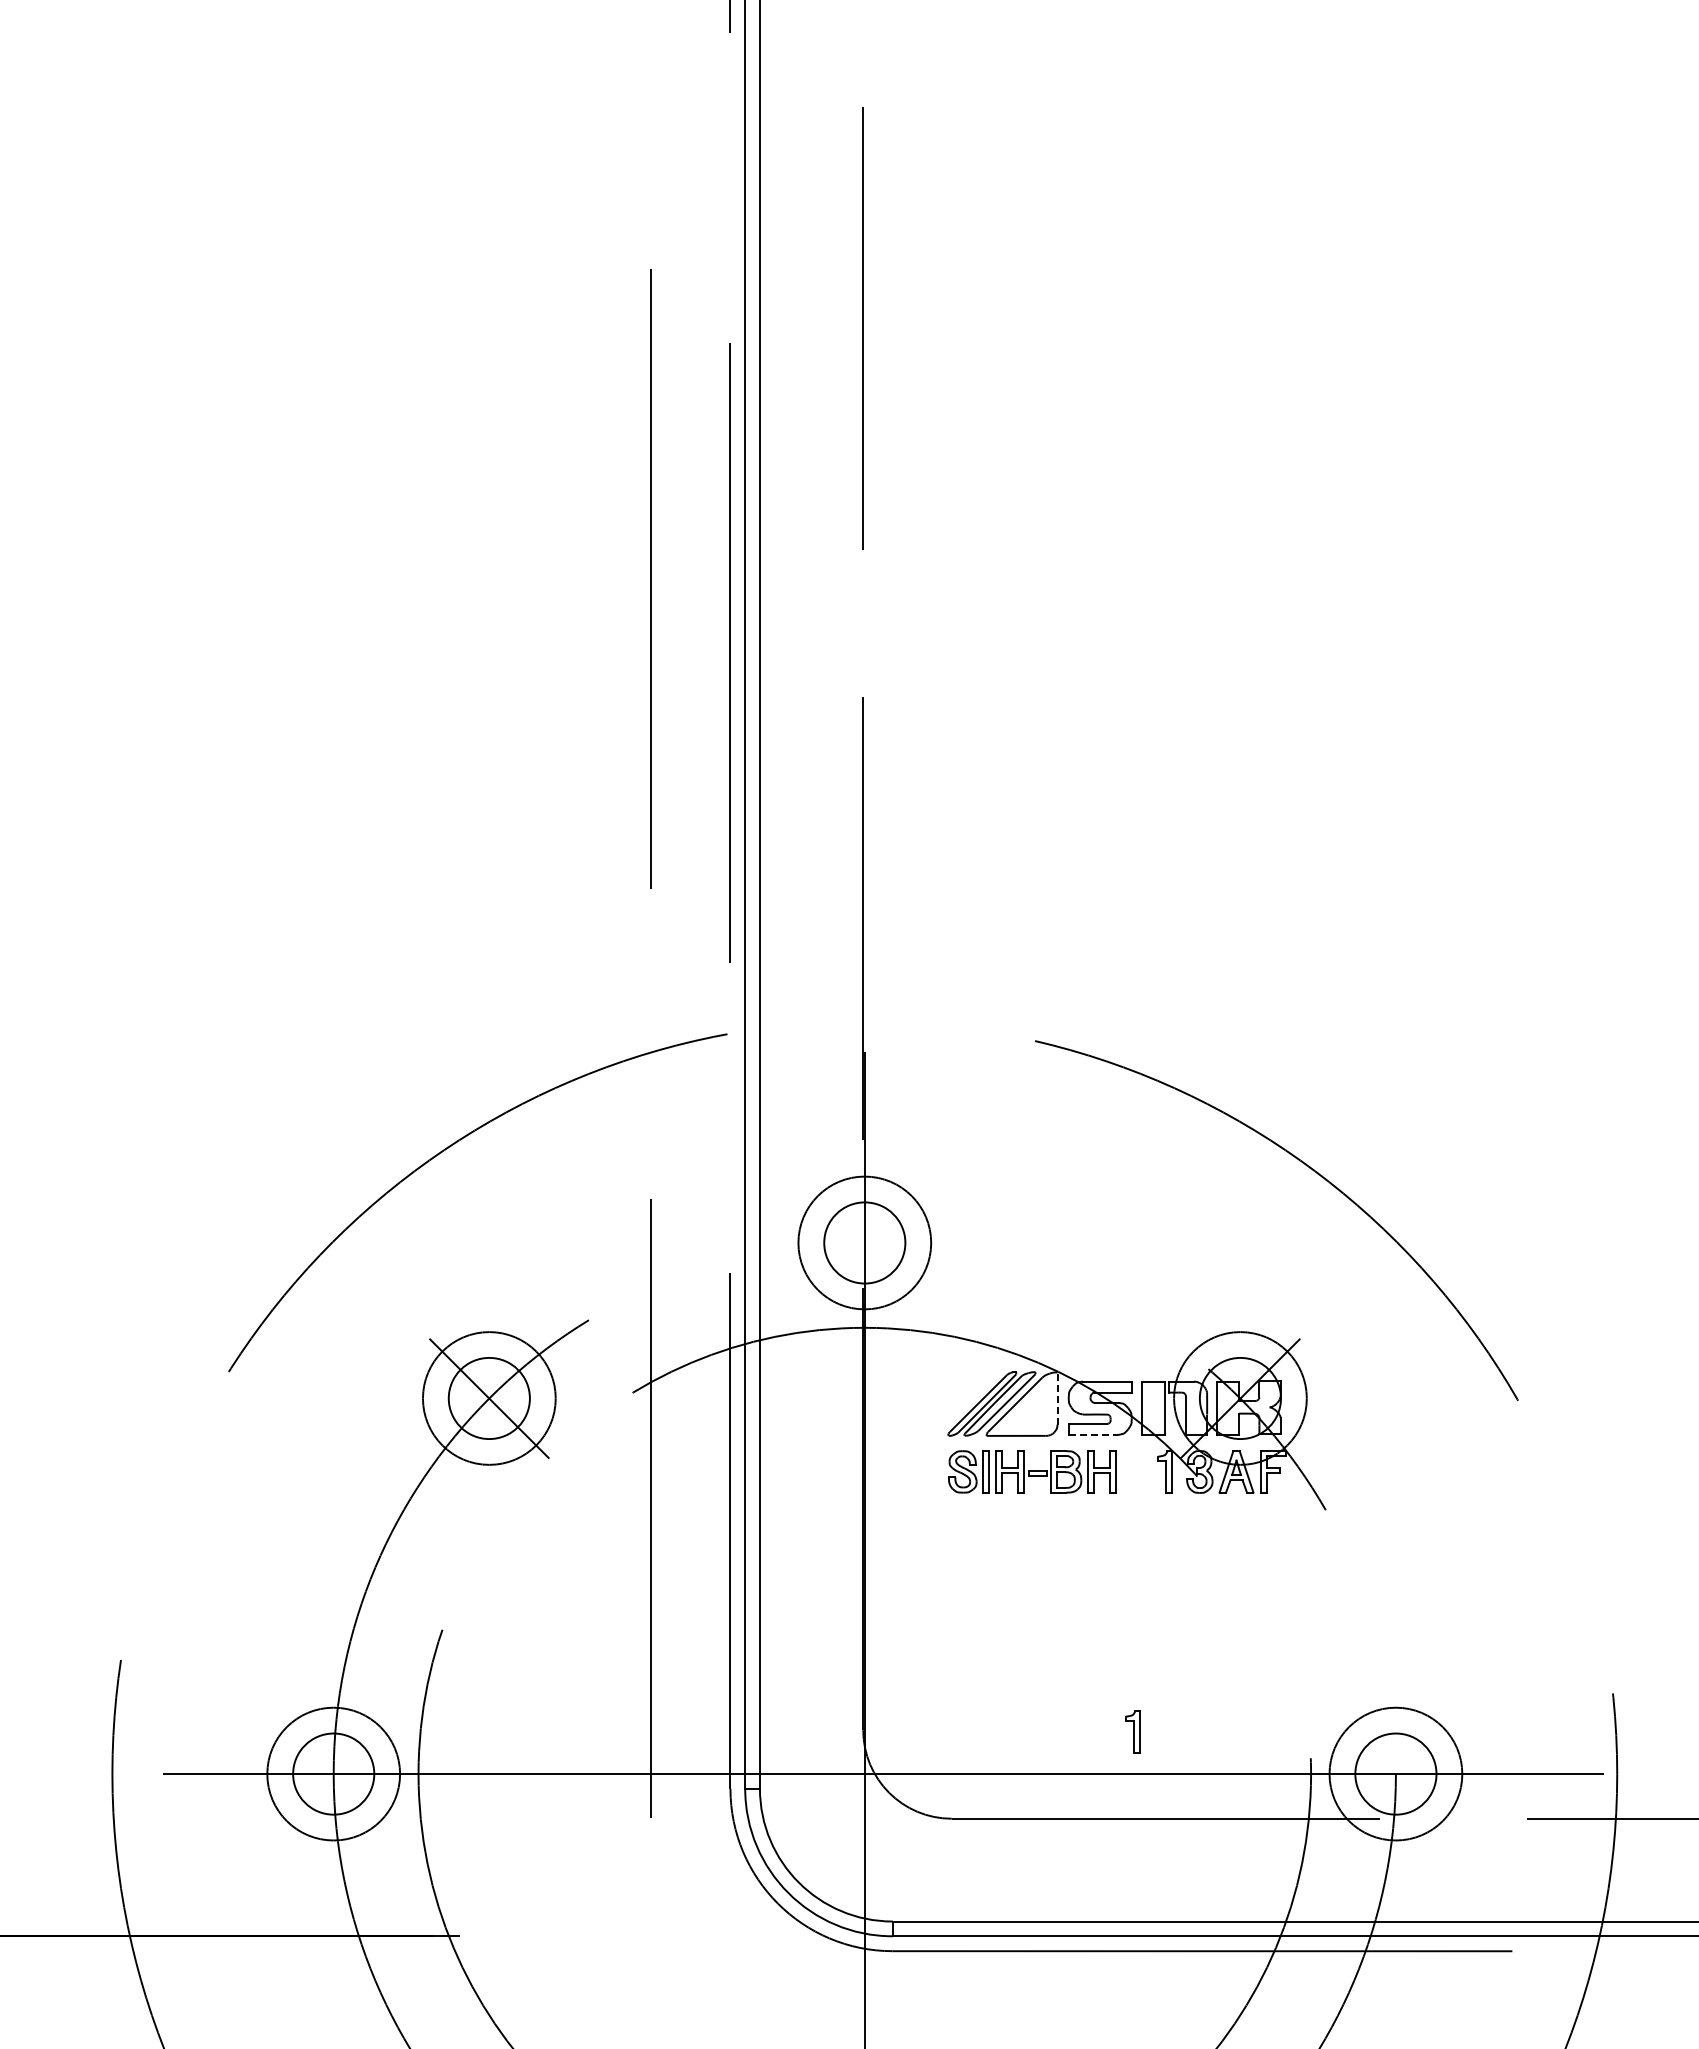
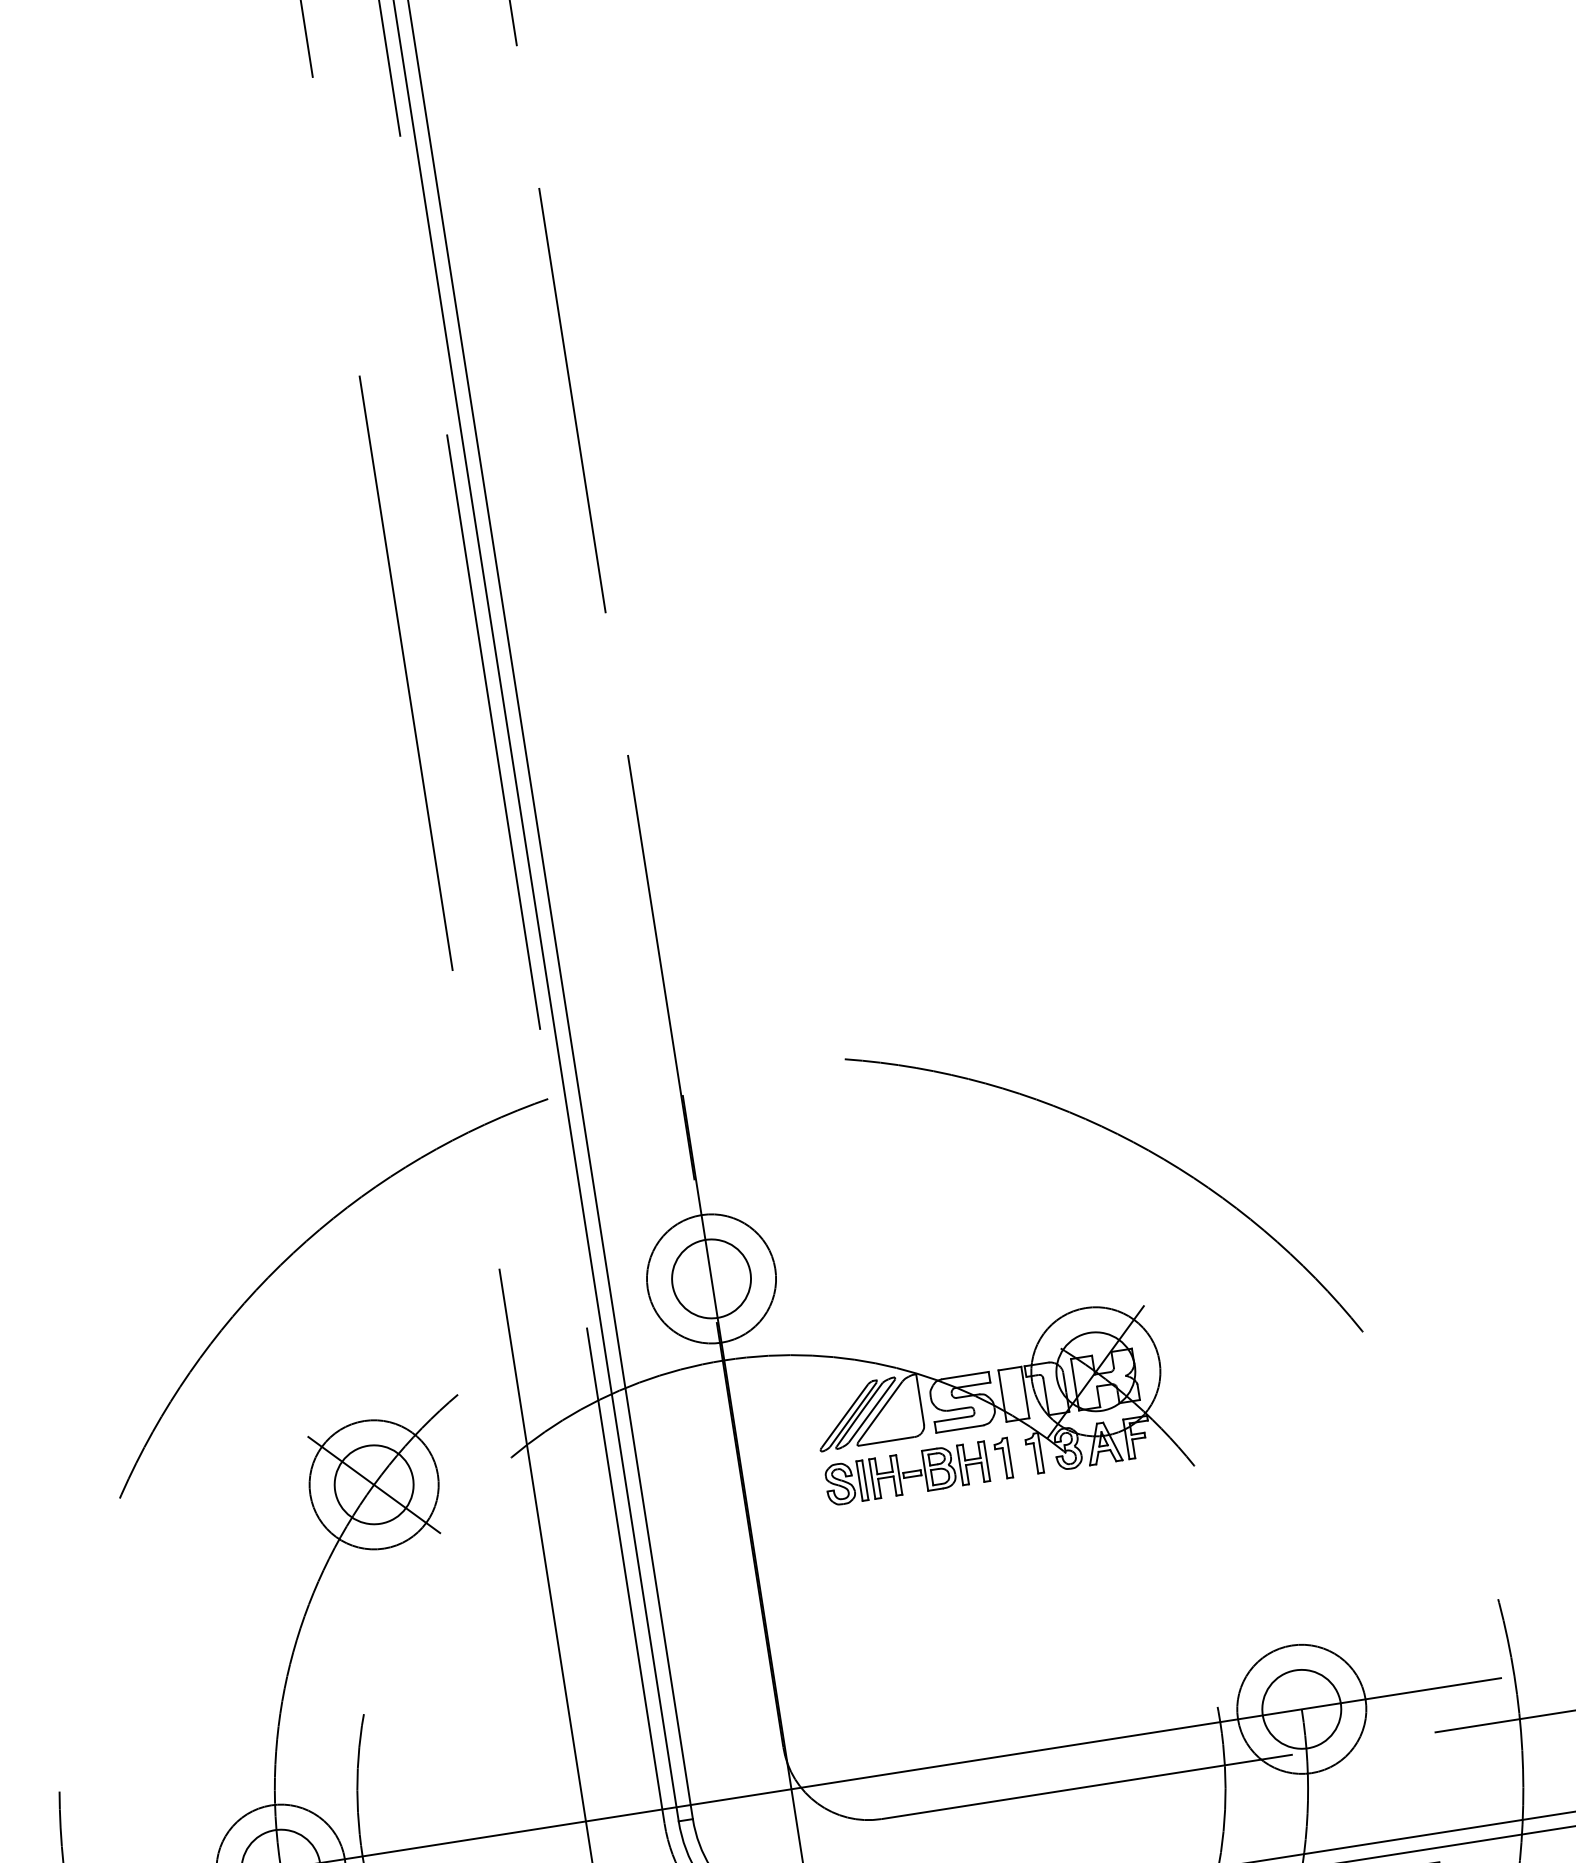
line: (1057, 1398) -> (920, 1399), dashed -> solid
line: (1093, 1435) -> (960, 1429), dashed -> solid
part: (1132, 1731) -> (1003, 1458), moved

